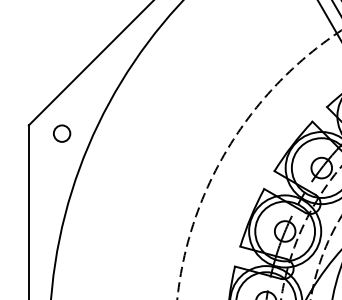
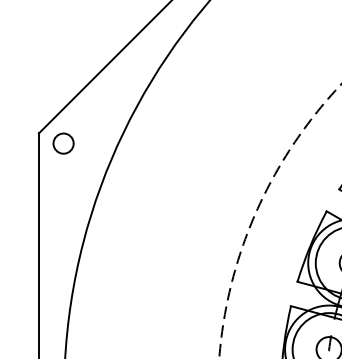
circle: (62, 133) -> (64, 143), moved

